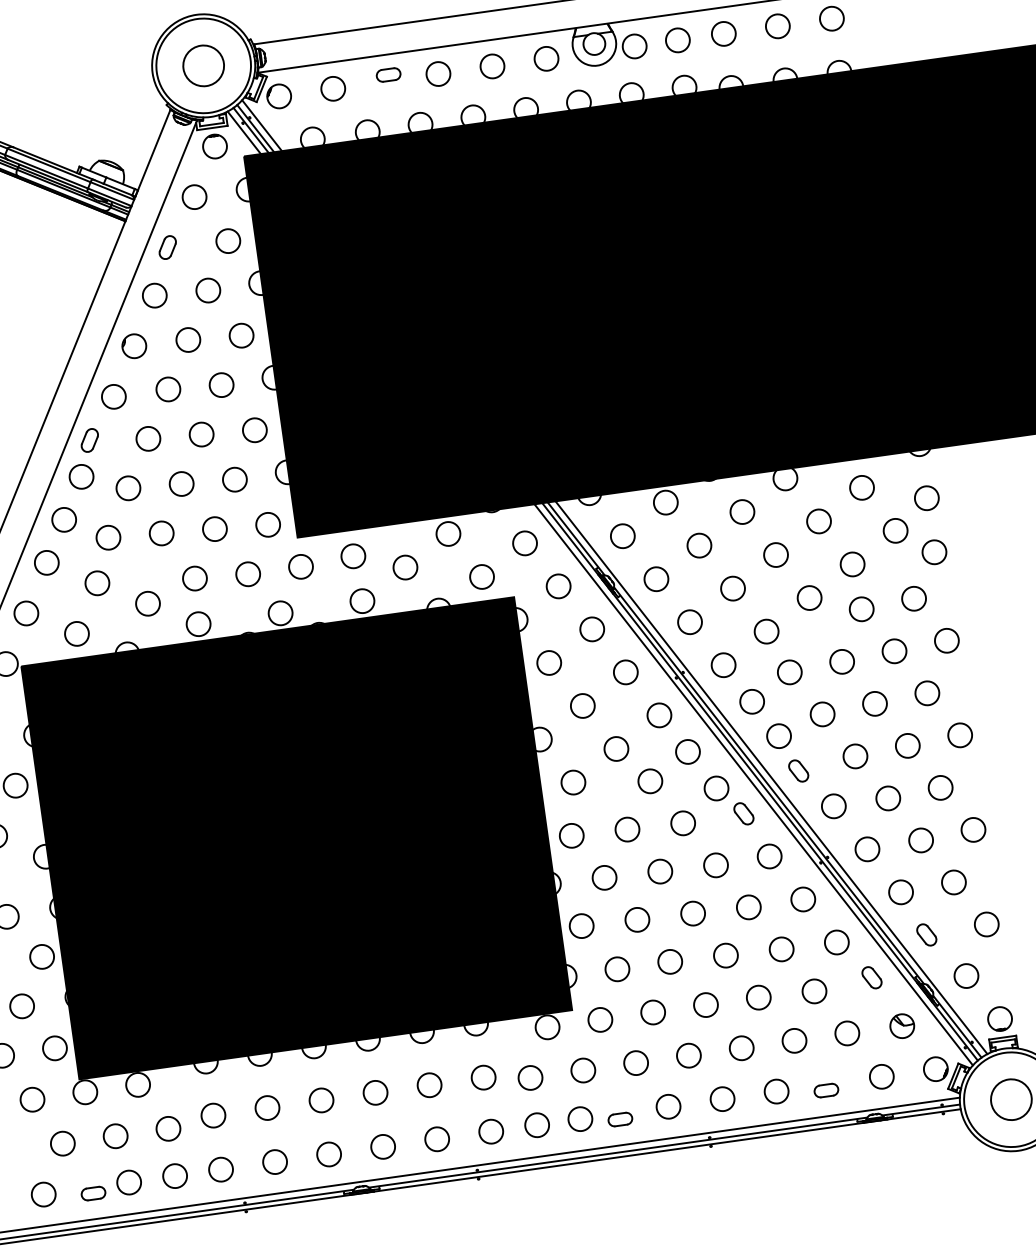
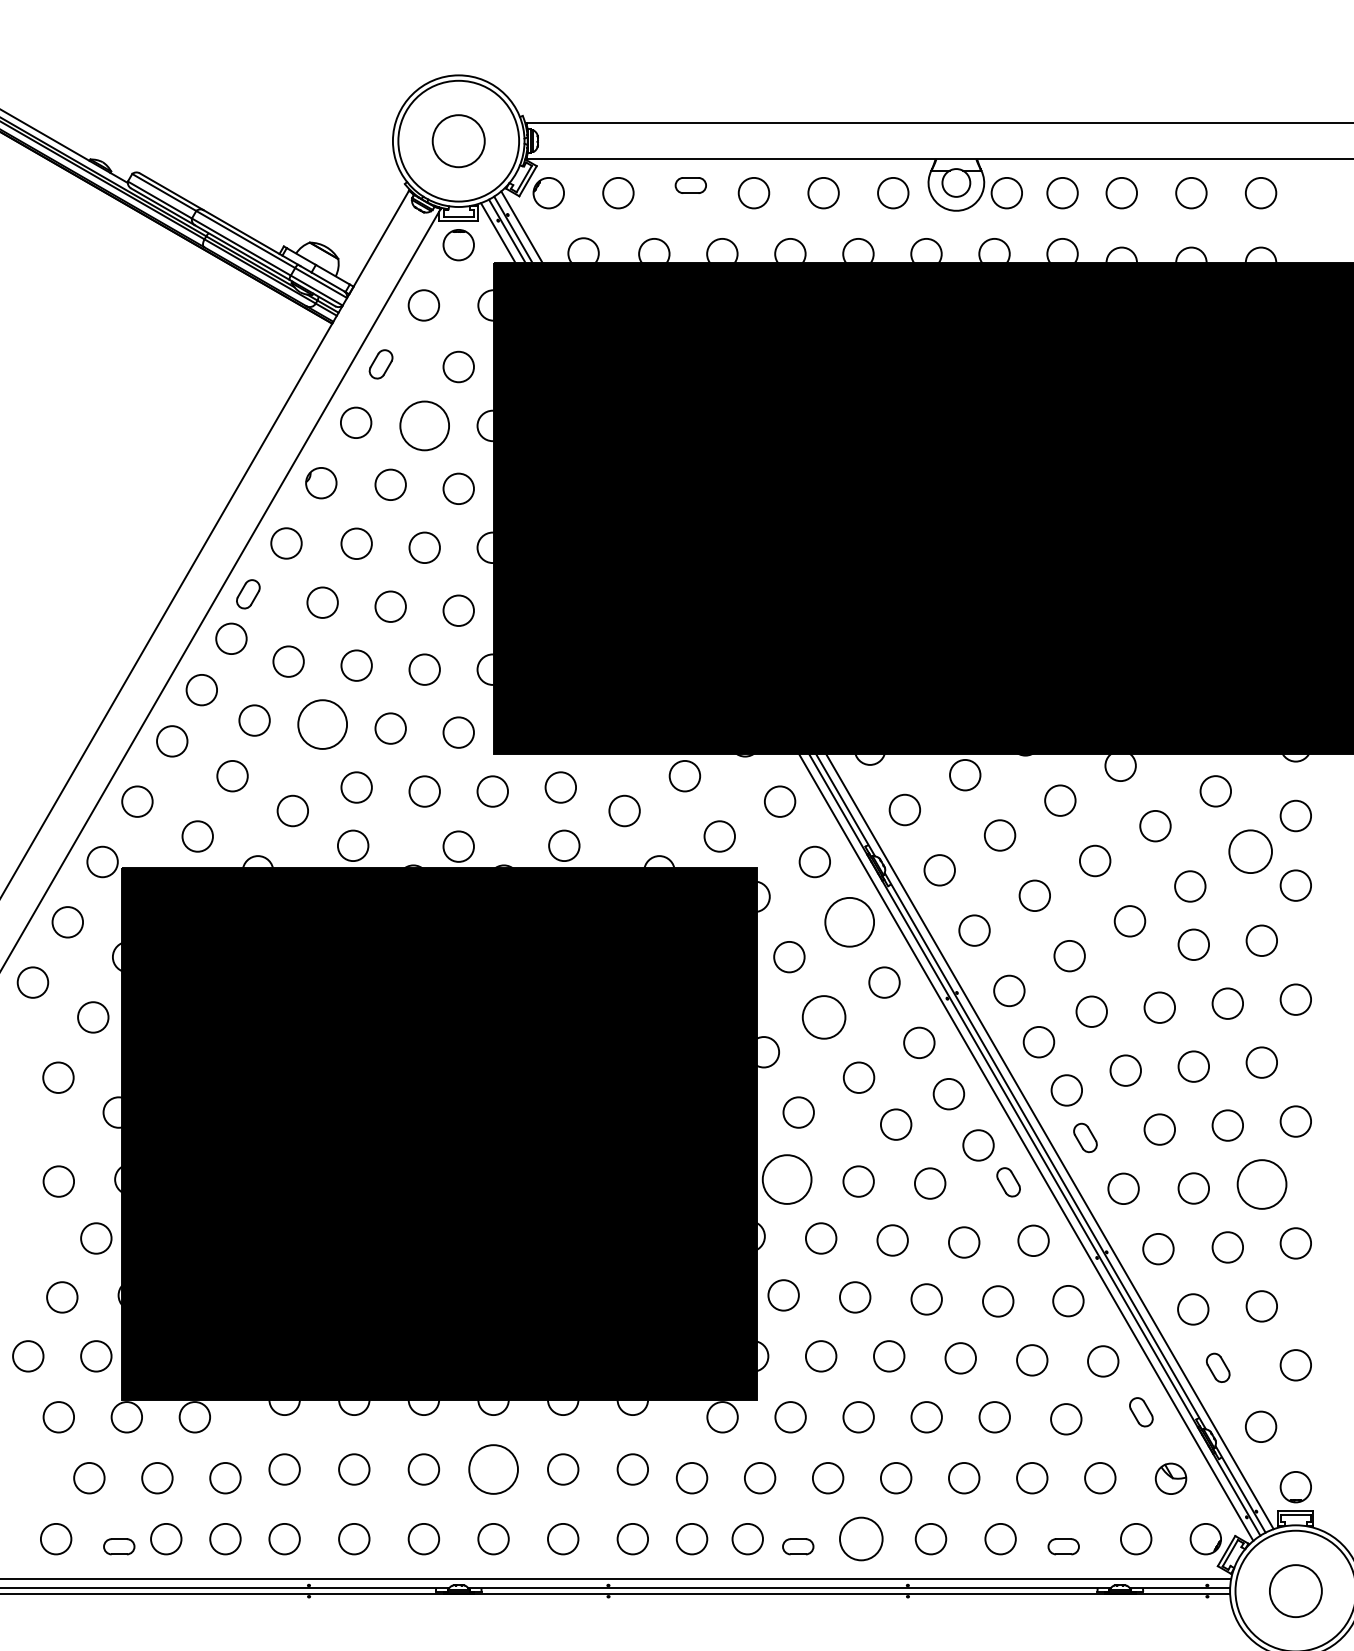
circle: (208, 290) -> (424, 425), size x1.6
circle: (895, 530) -> (1250, 851), size x1.4
circle: (161, 533) -> (322, 724), size x1.6
circle: (592, 629) -> (849, 922), size x1.6
circle: (583, 706) -> (824, 1017), size x1.4
circle: (940, 787) -> (1261, 1184), size x1.6
circle: (571, 835) -> (786, 1179), size x1.6
circle: (375, 1092) -> (493, 1469), size x1.6
circle: (668, 1107) -> (861, 1539), size x1.4

